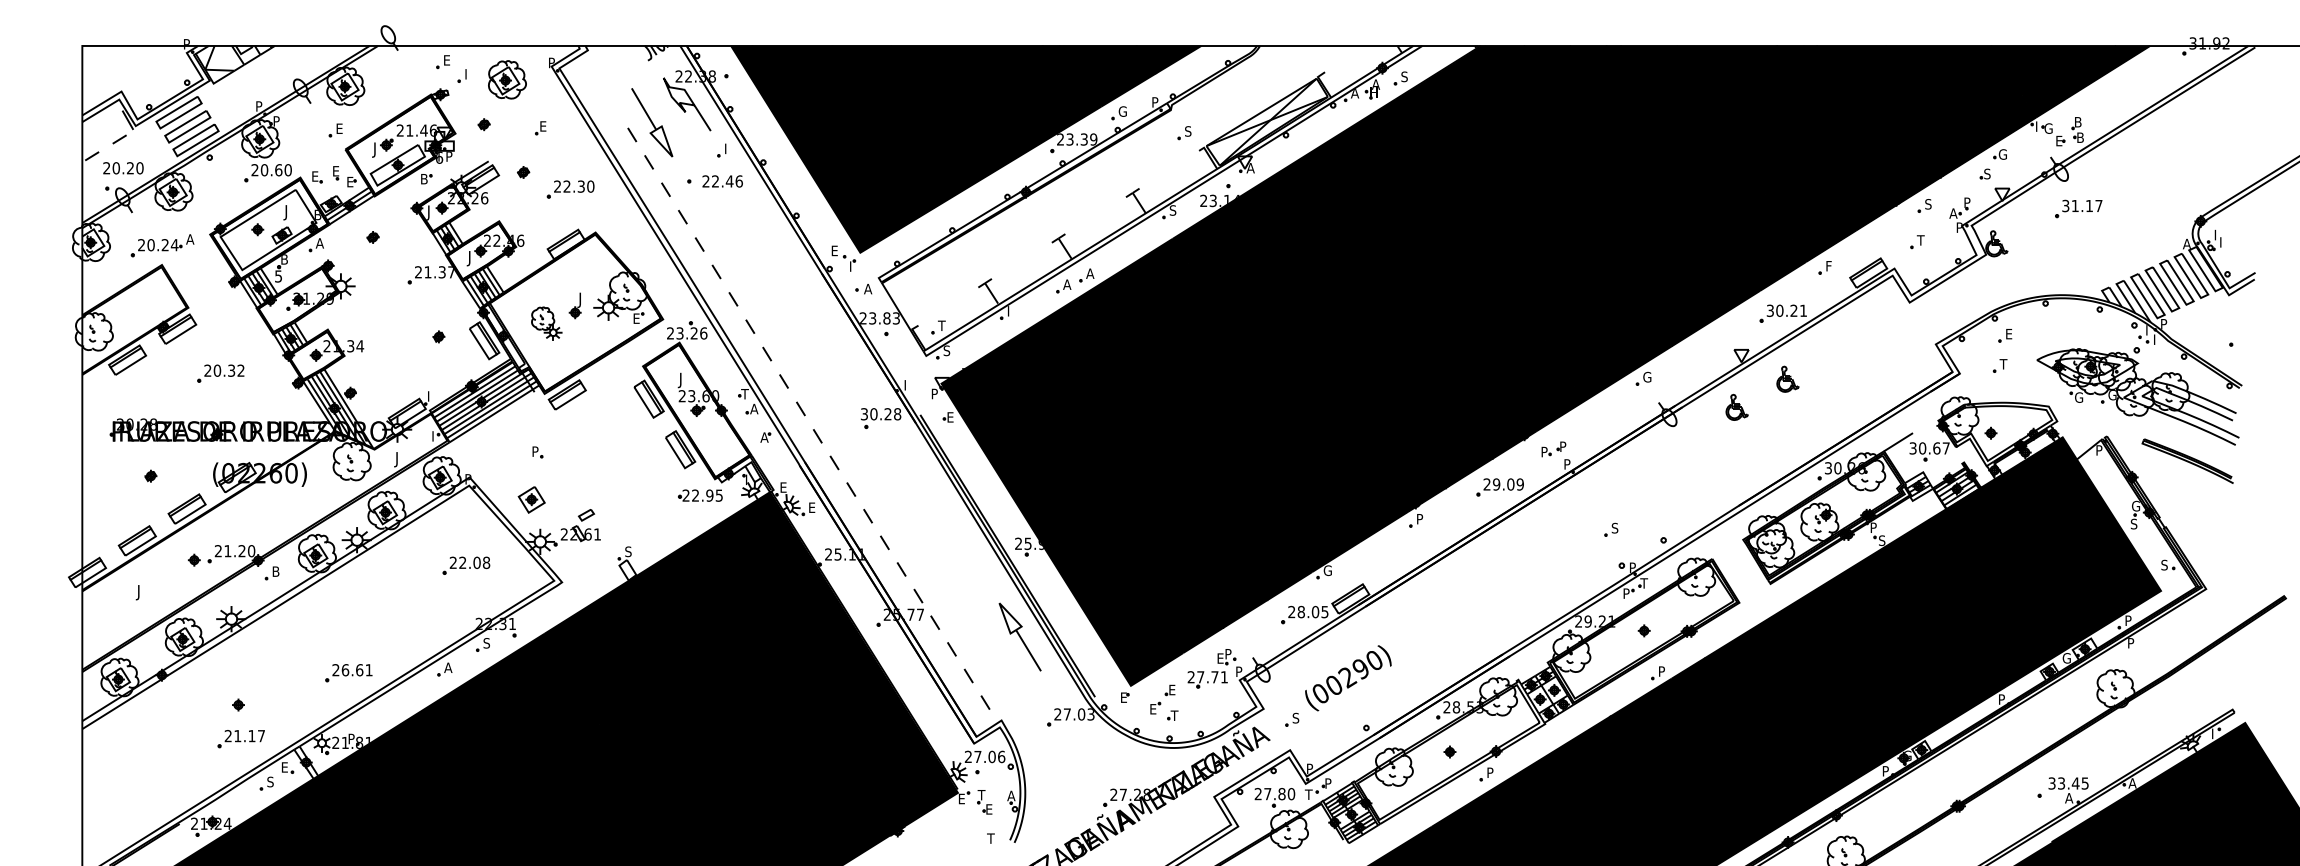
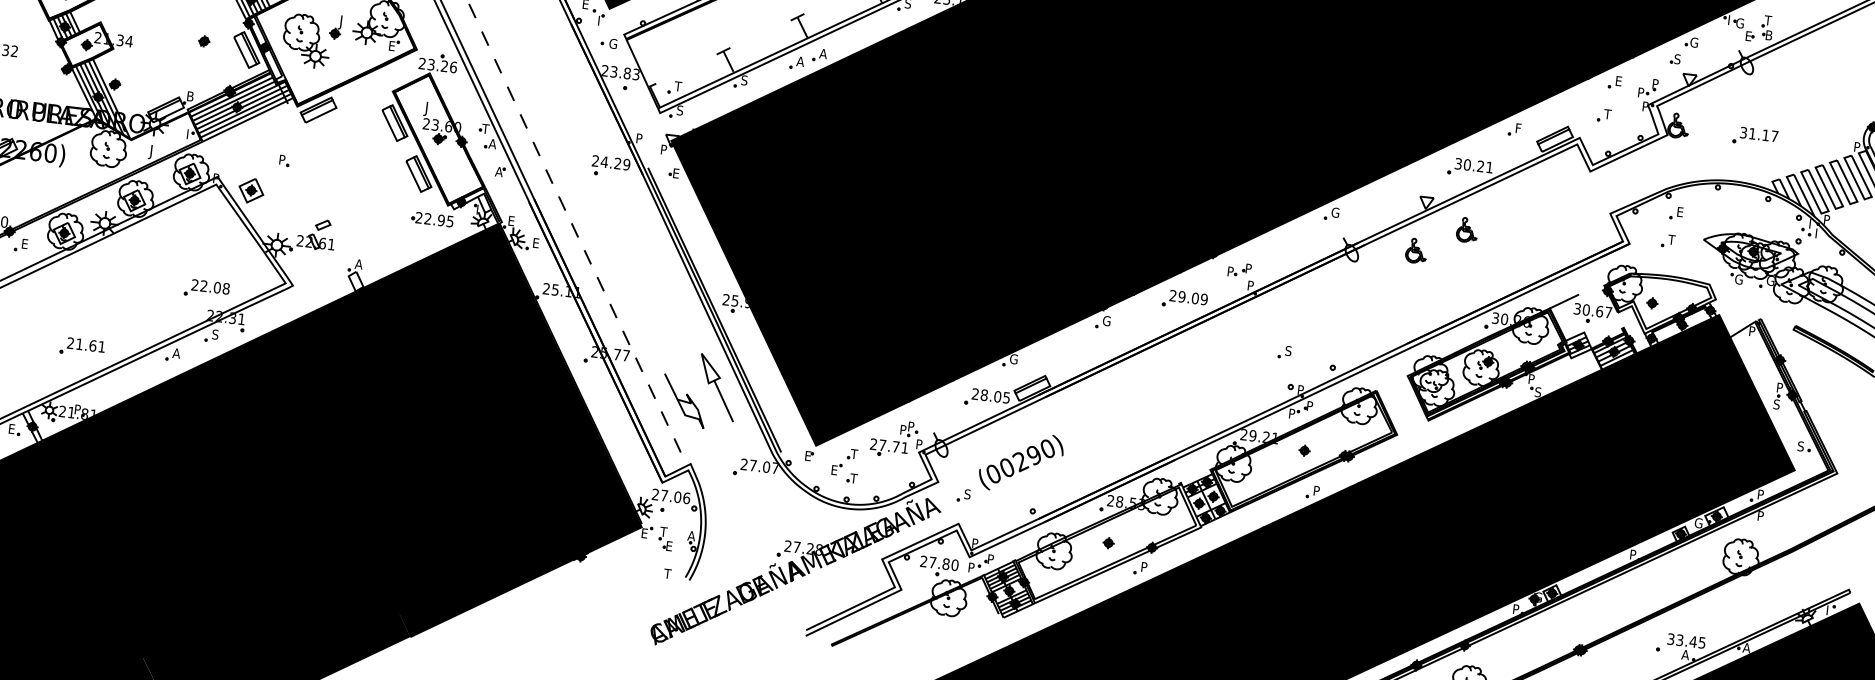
text: (2077, 122) -> (1767, 20), B -> T
text: (1928, 204) -> (1618, 81), S -> E
part: (2078, 208) -> (1755, 136), moved
text: (1953, 213) -> (1641, 92), A -> P
text: (2186, 243) -> (1857, 146), A -> P
text: (868, 288) -> (613, 43), A -> G
text: (1010, 311) -> (744, 80), I -> S
part: (546, 323) -> (306, 40), size x1.67
text: (908, 383) -> (640, 137), I -> P
text: (431, 396) -> (190, 96), I -> B
text: (881, 414) -> (611, 163), 30.28 -> 24.29
part: (531, 499) -> (251, 190), moved
text: (2136, 505) -> (1781, 387), G -> P
text: (1420, 518) -> (1106, 320), P -> G
text: (628, 551) -> (358, 264), S -> A
part: (466, 565) -> (207, 289), moved
text: (278, 571) -> (27, 244), B -> E
text: (1644, 583) -> (1310, 406), T -> P
curve: (986, 654) -> (683, 400), added
text: (1221, 658) -> (904, 430), E -> P
text: (345, 670) -> (79, 344), 26.61 -> 21.61
text: (1171, 689) -> (853, 453), E -> T
text: (1090, 714) -> (774, 468), 27.03 -> 27.07
text: (1308, 794) -> (971, 567), T -> P

